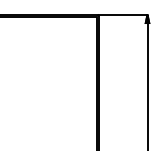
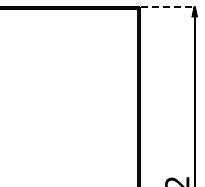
line: (124, 14) -> (168, 6), solid -> dashed

